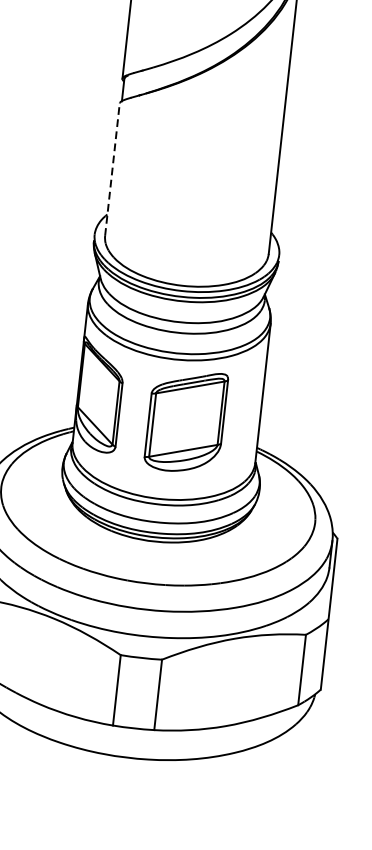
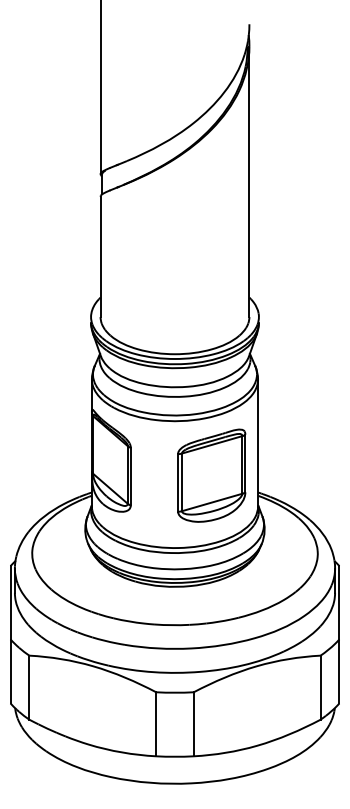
line: (112, 169) -> (100, 256), dashed -> solid
part: (185, 421) -> (211, 475), moved

